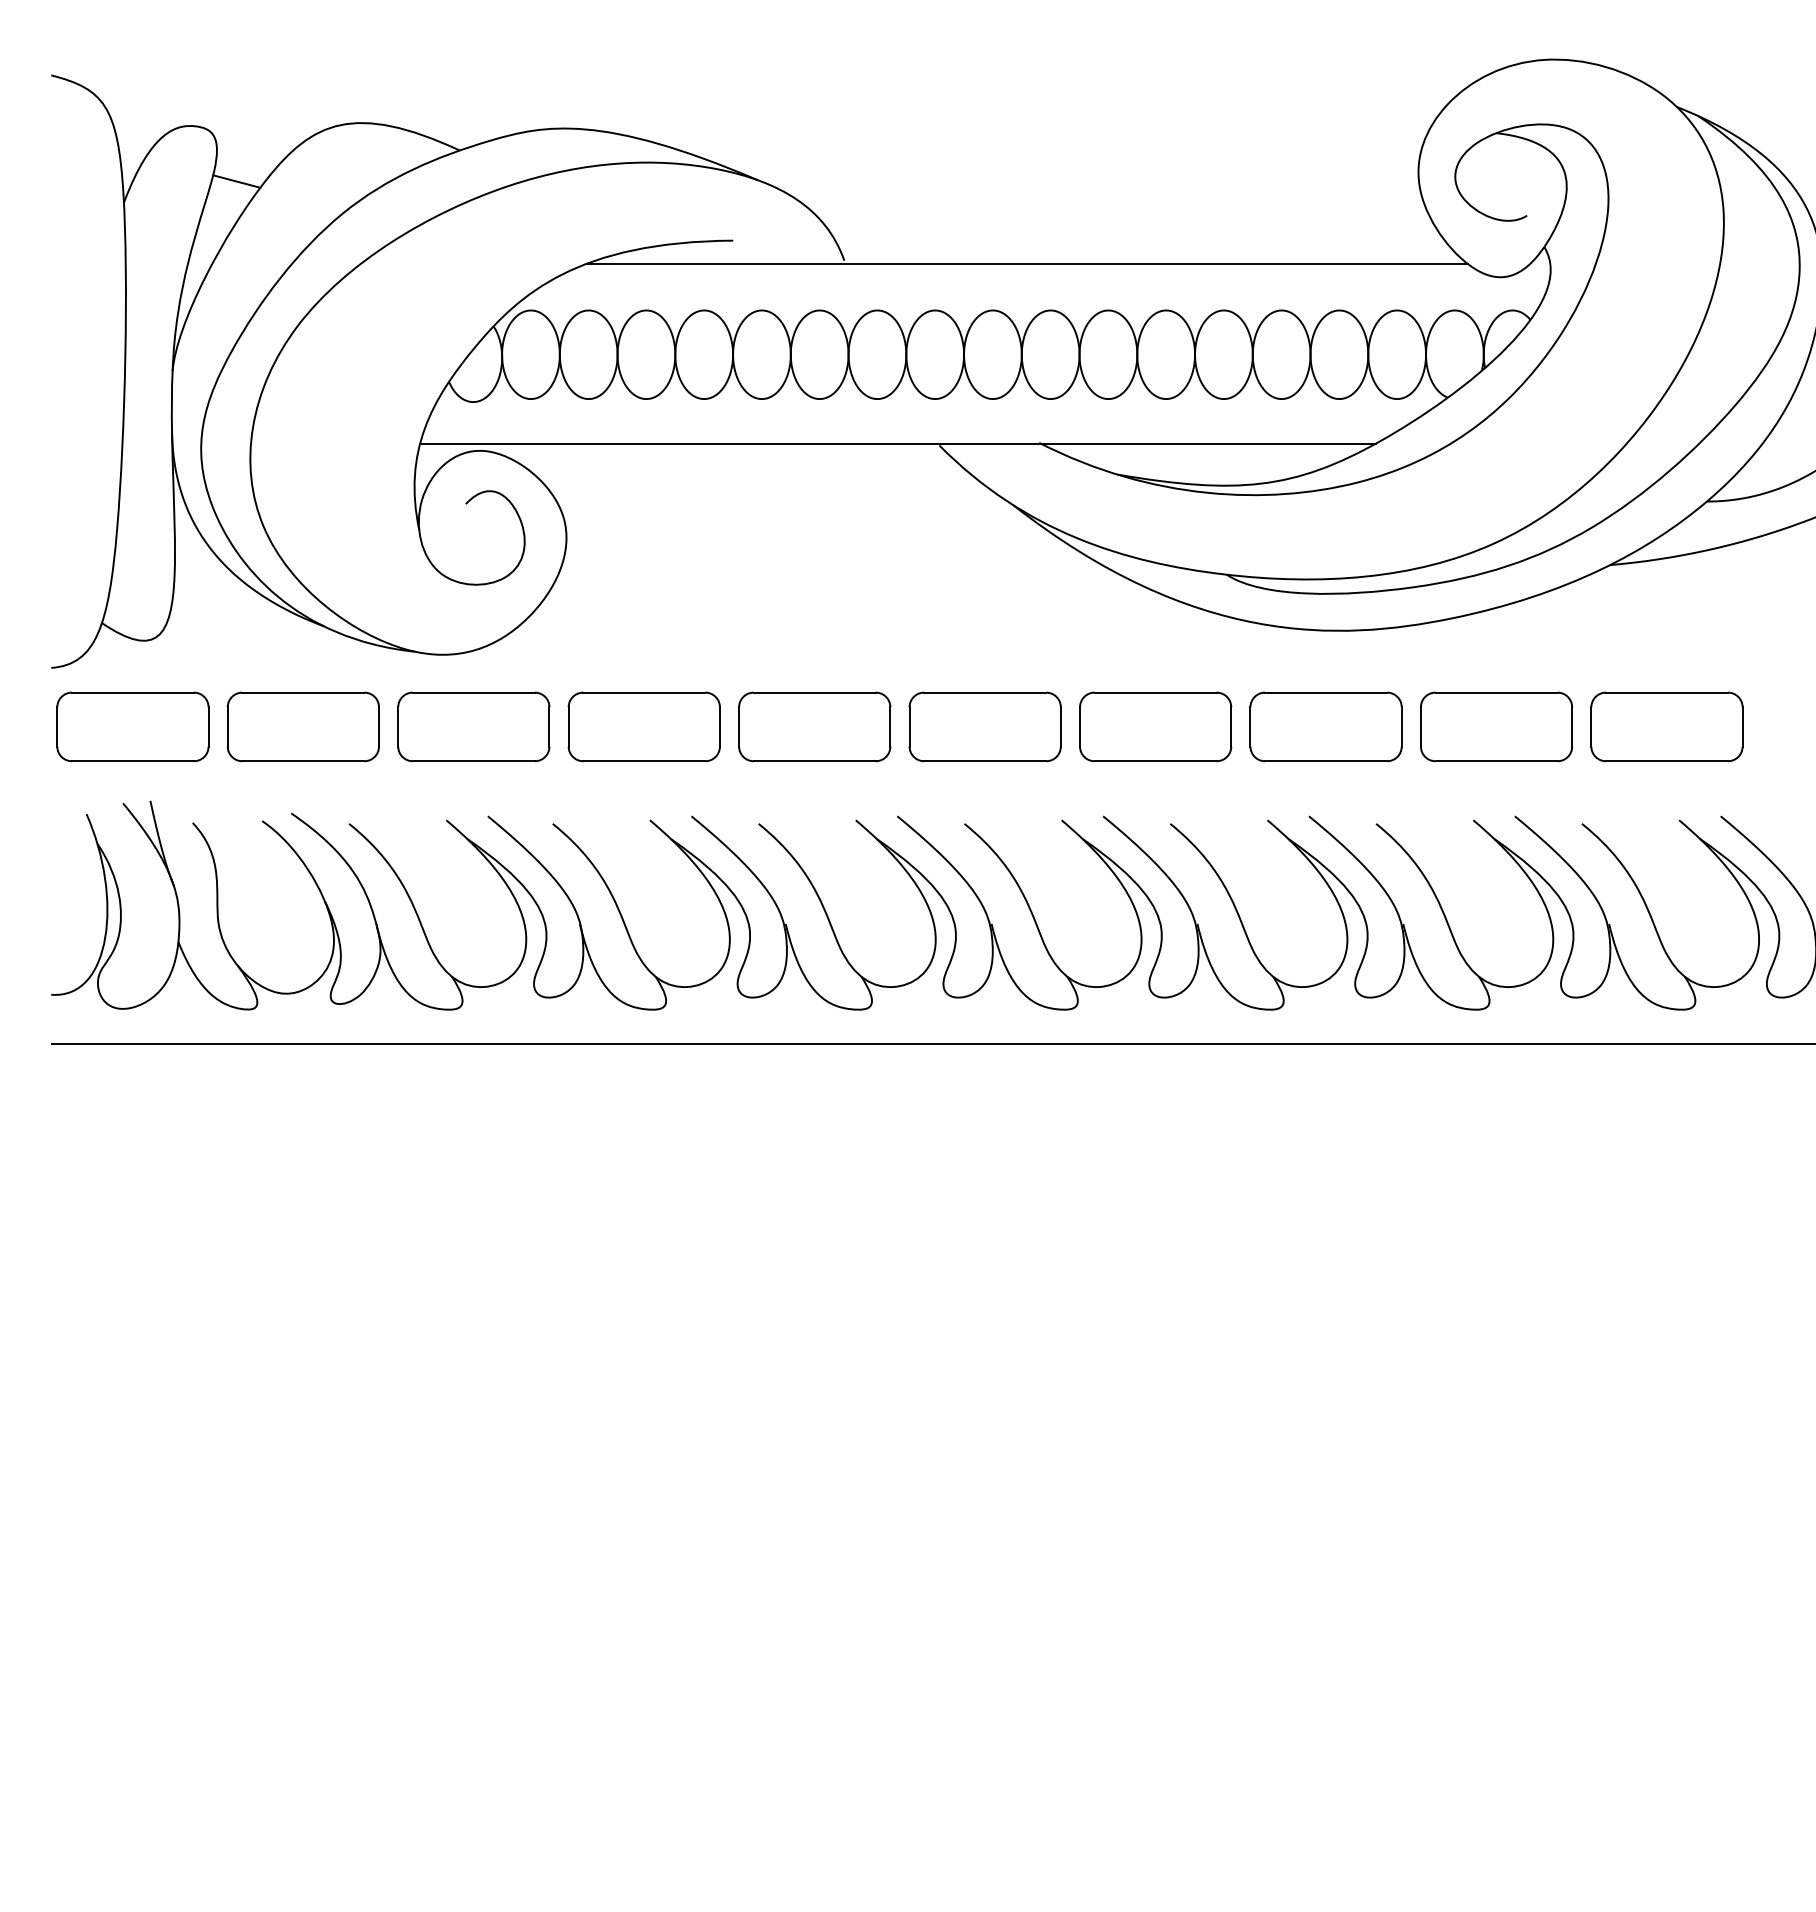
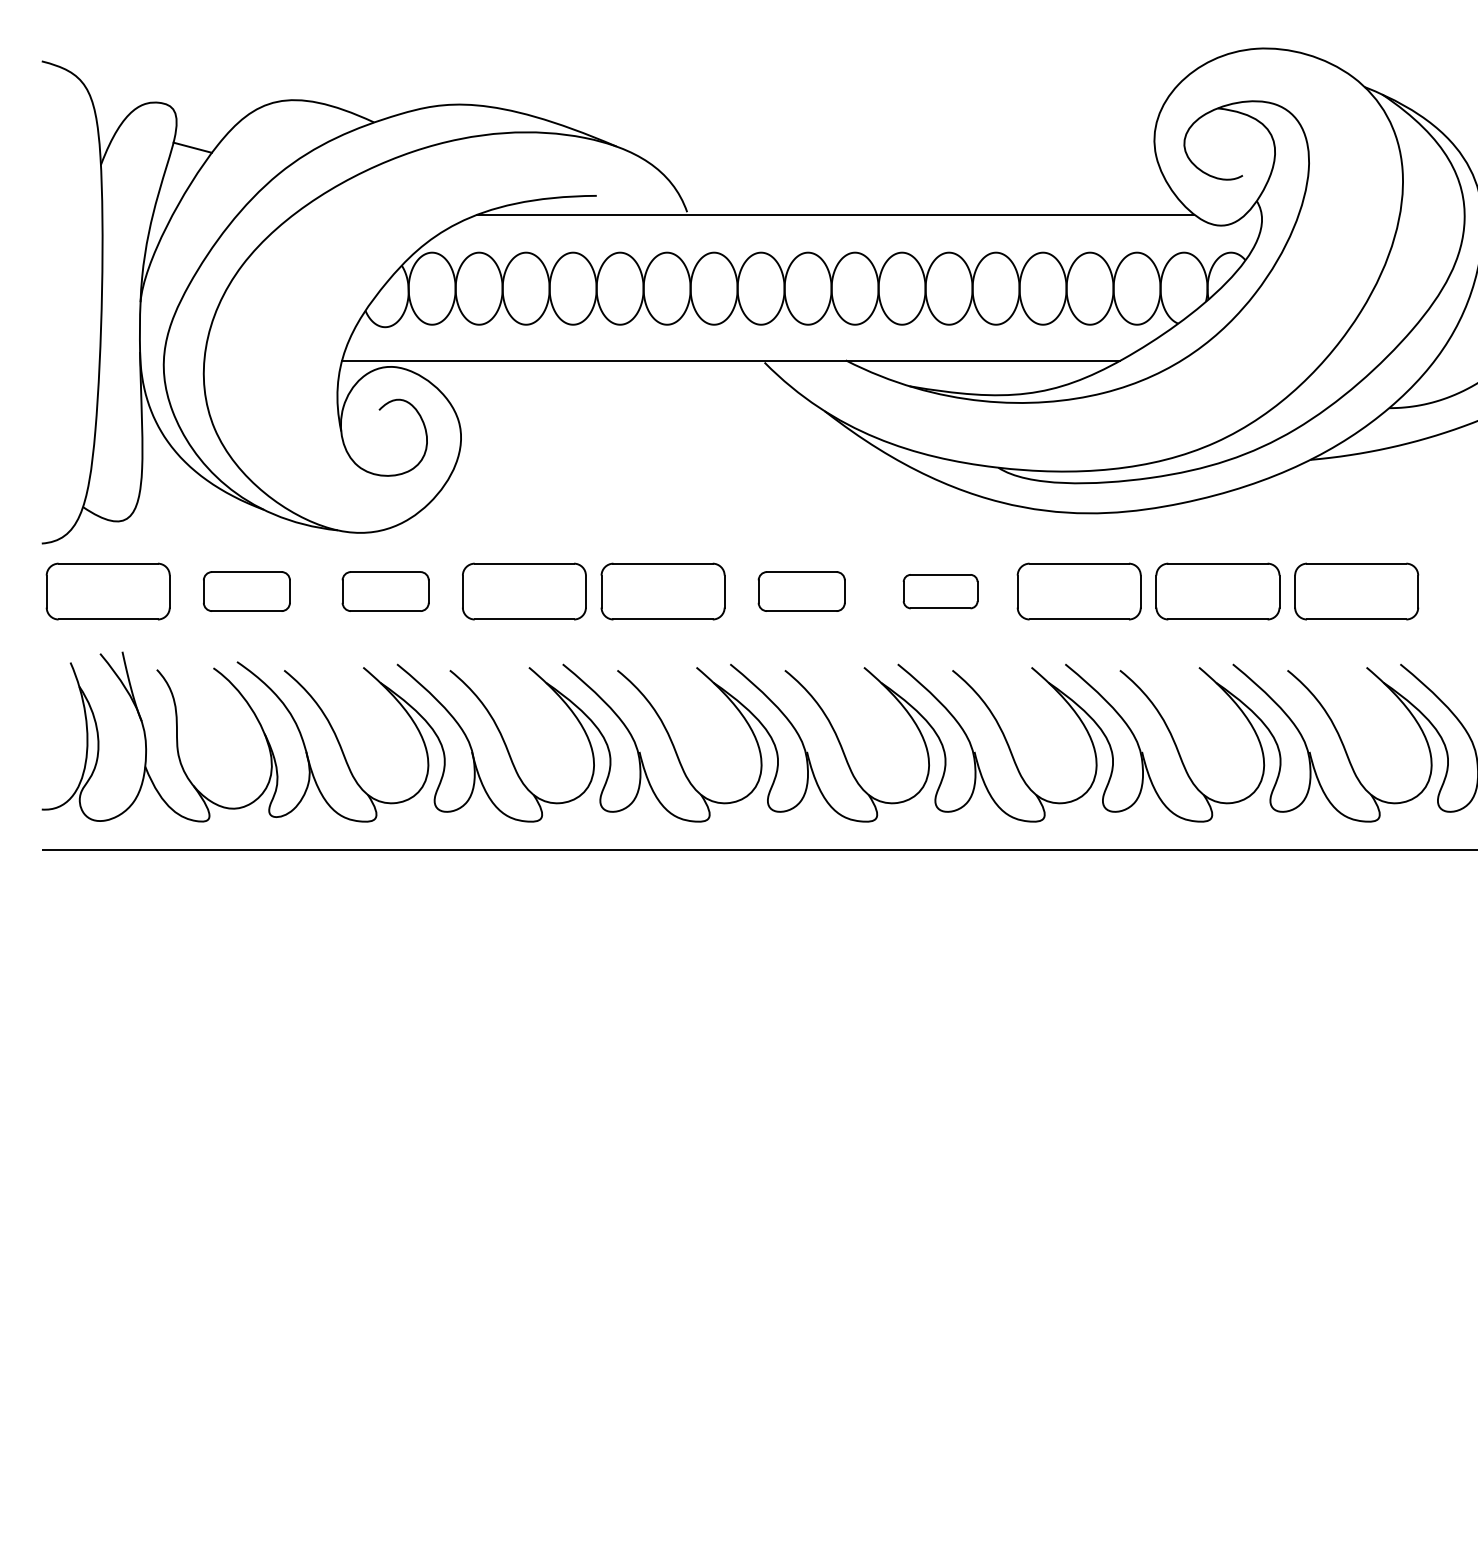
part: (302, 726) -> (246, 591), size x0.7
part: (473, 726) -> (385, 591), size x0.7
part: (984, 726) -> (801, 591), size x0.7
part: (1155, 726) -> (940, 591), size x0.6

